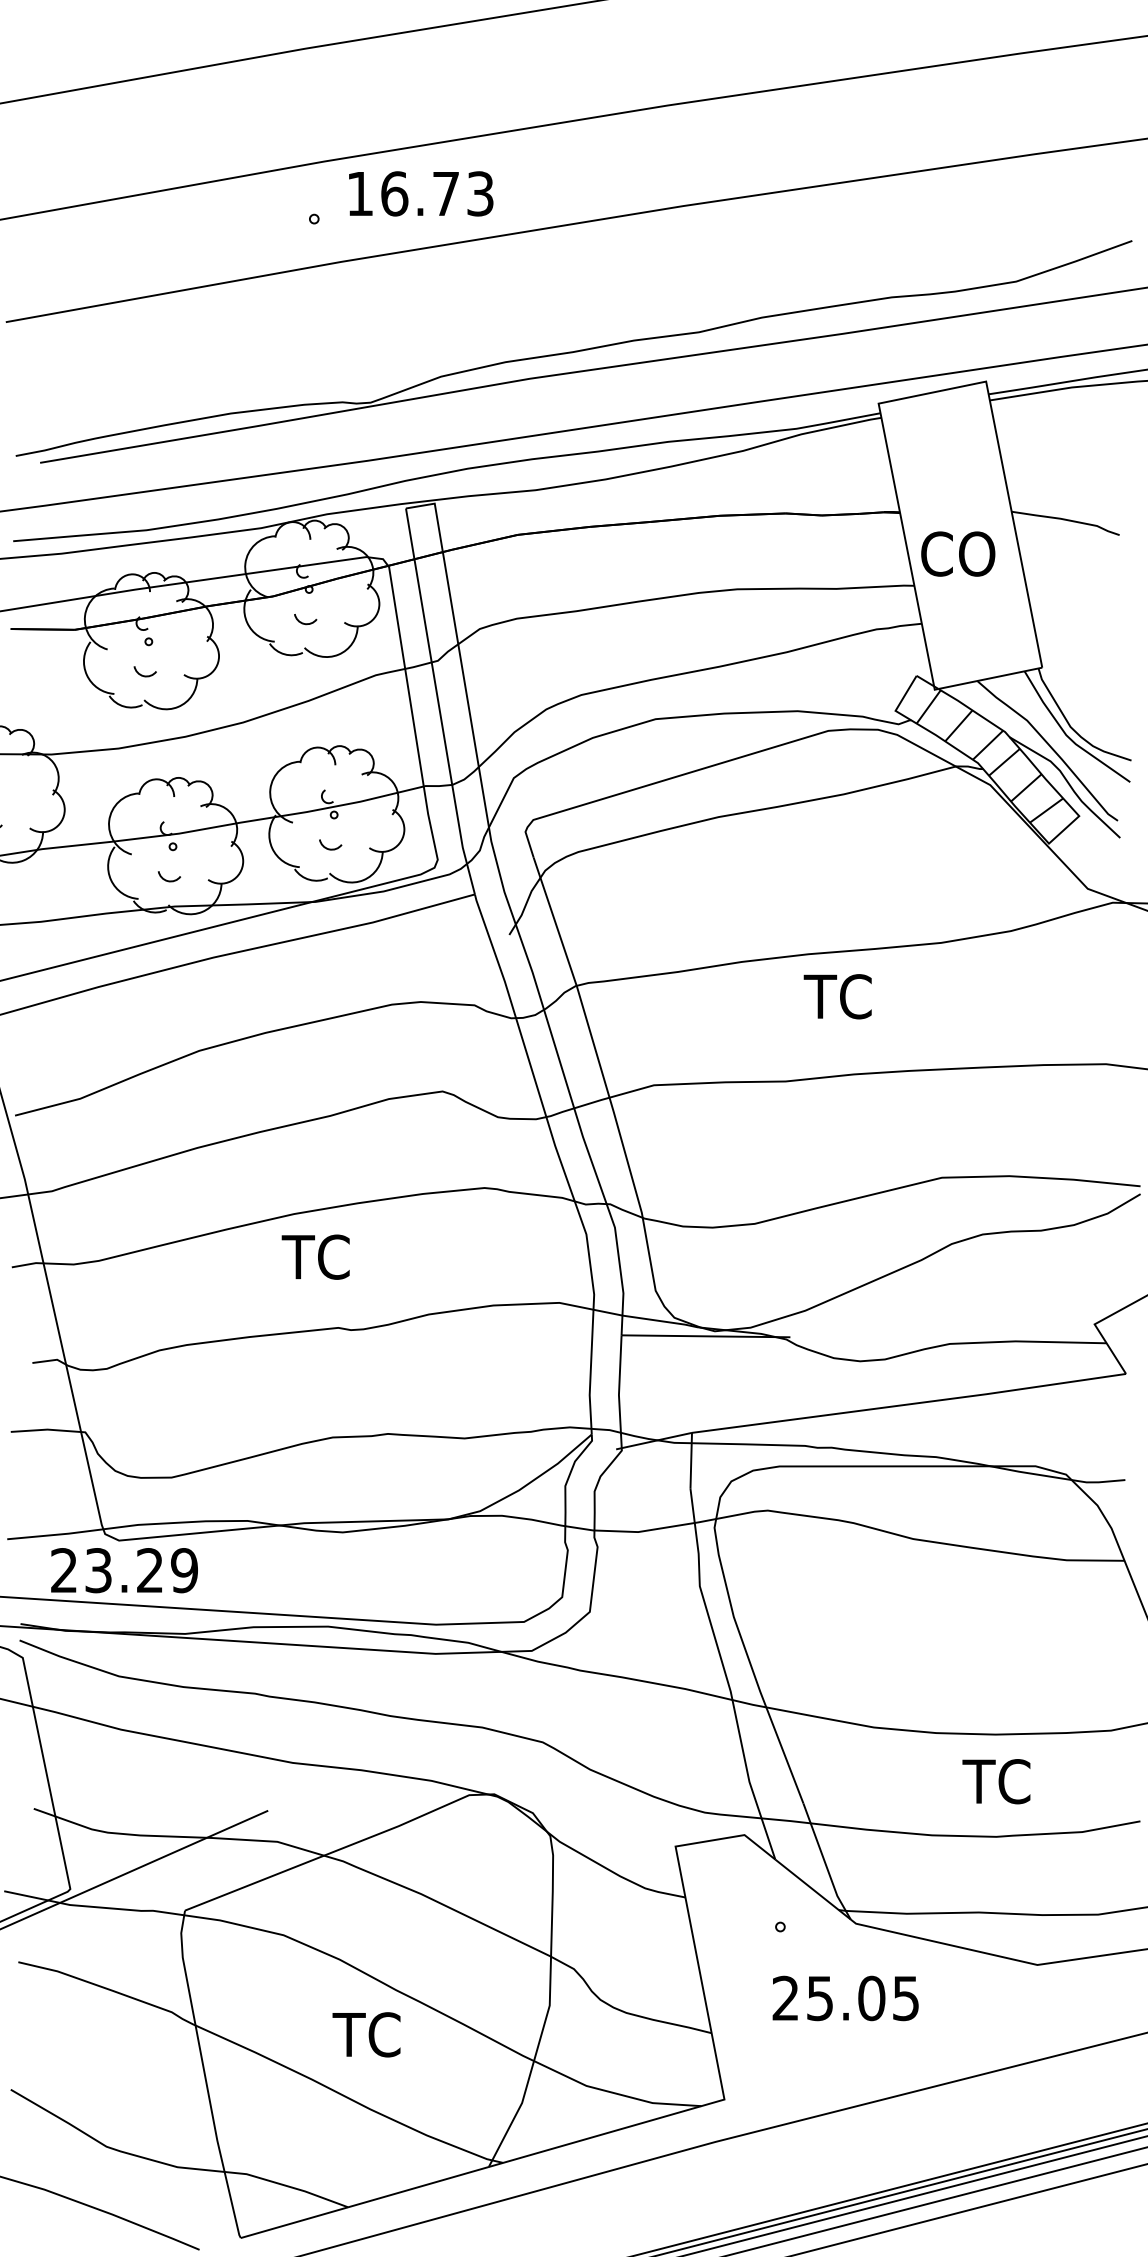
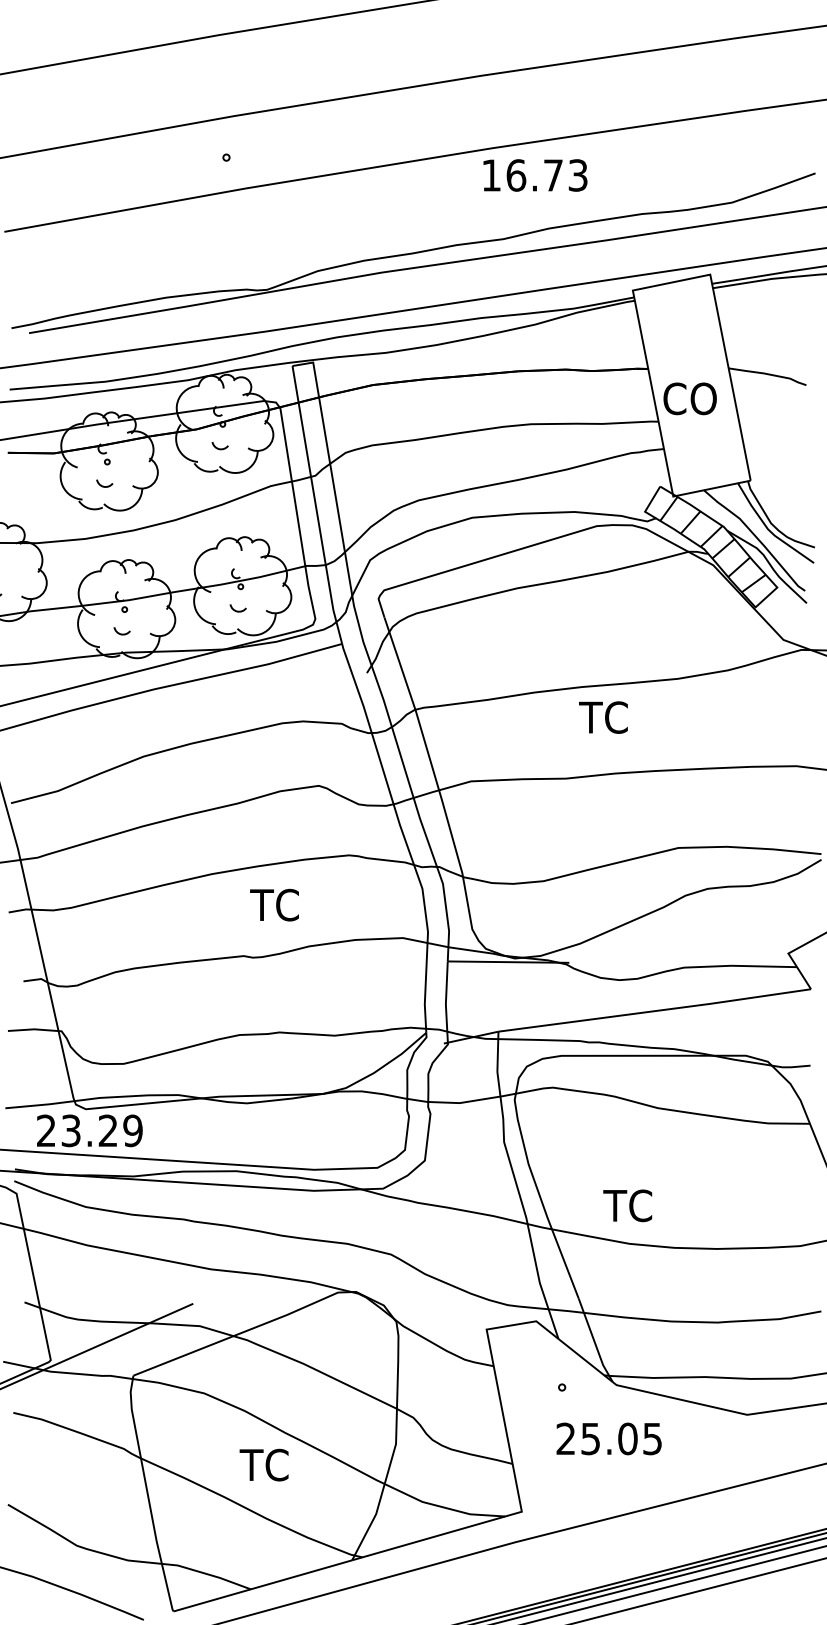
text: (421, 193) -> (535, 175), moved
text: (315, 1256) -> (274, 904), moved
text: (996, 1781) -> (627, 1205), moved

